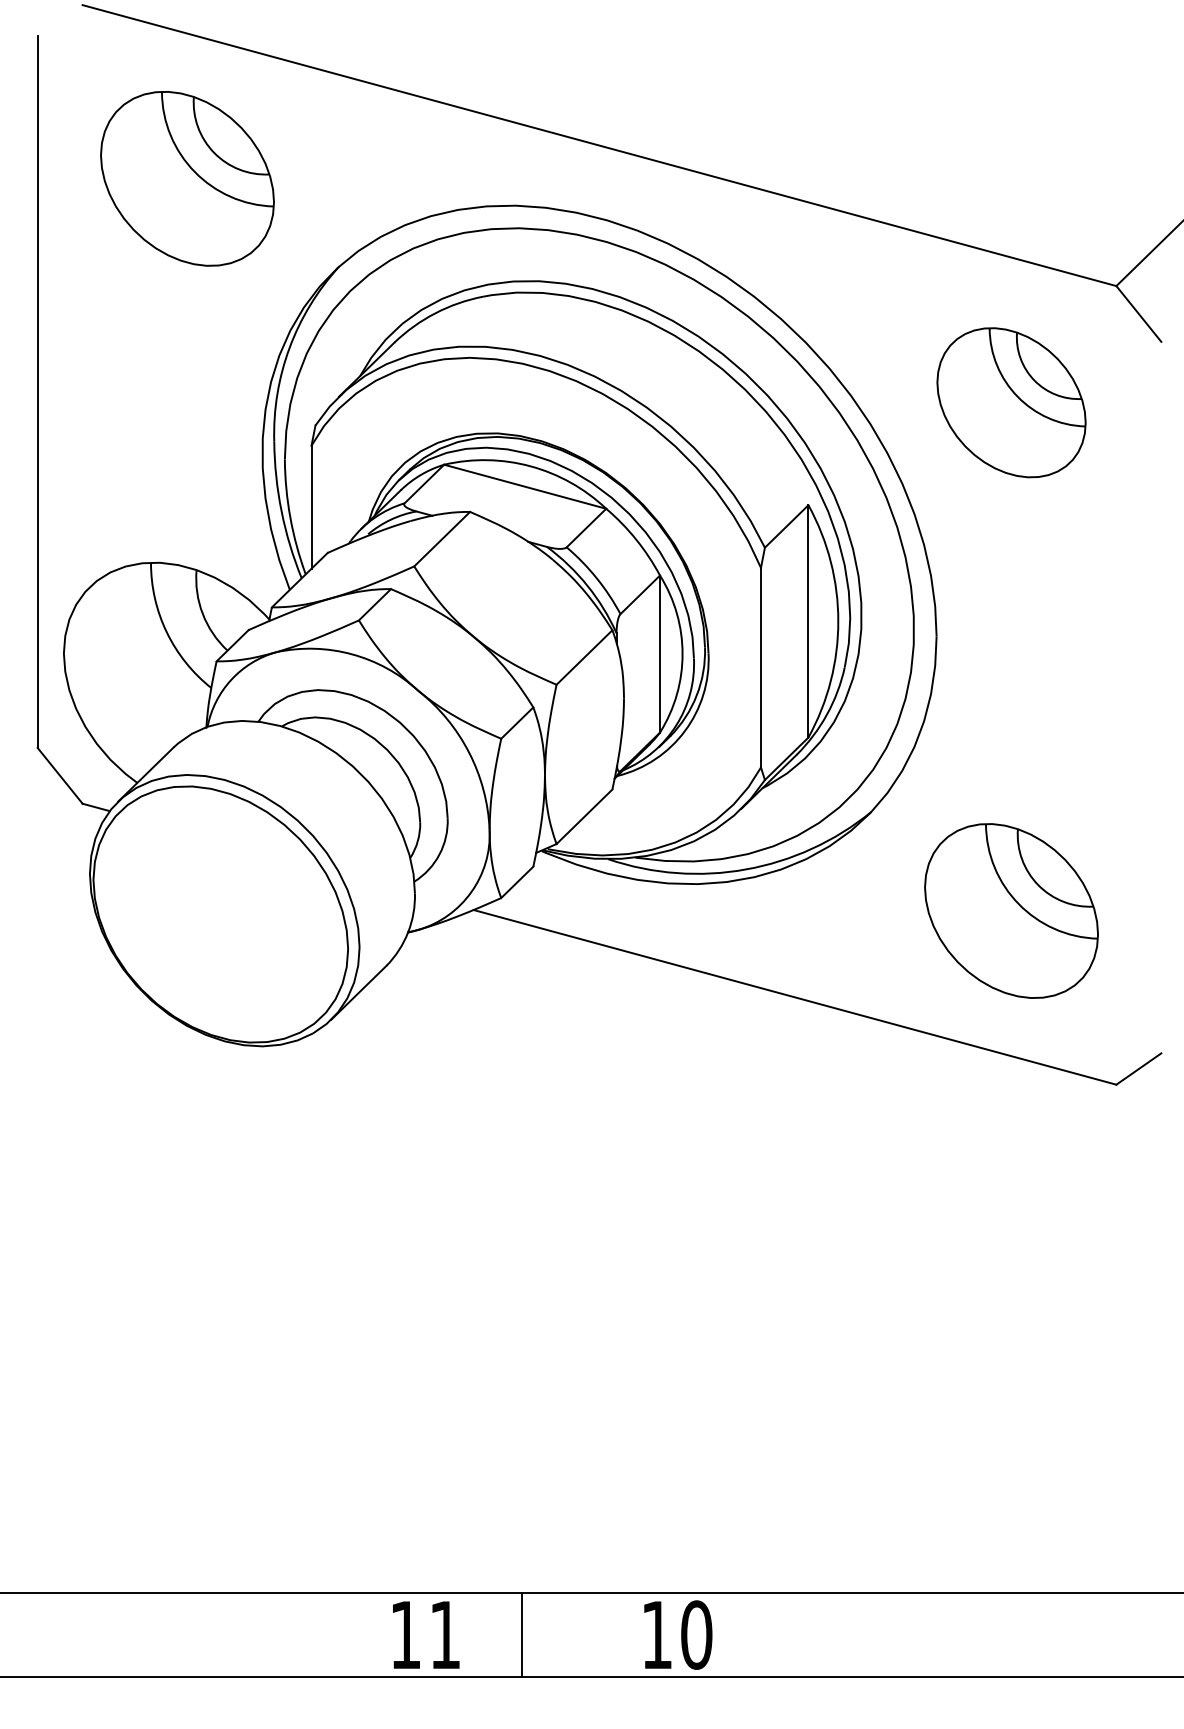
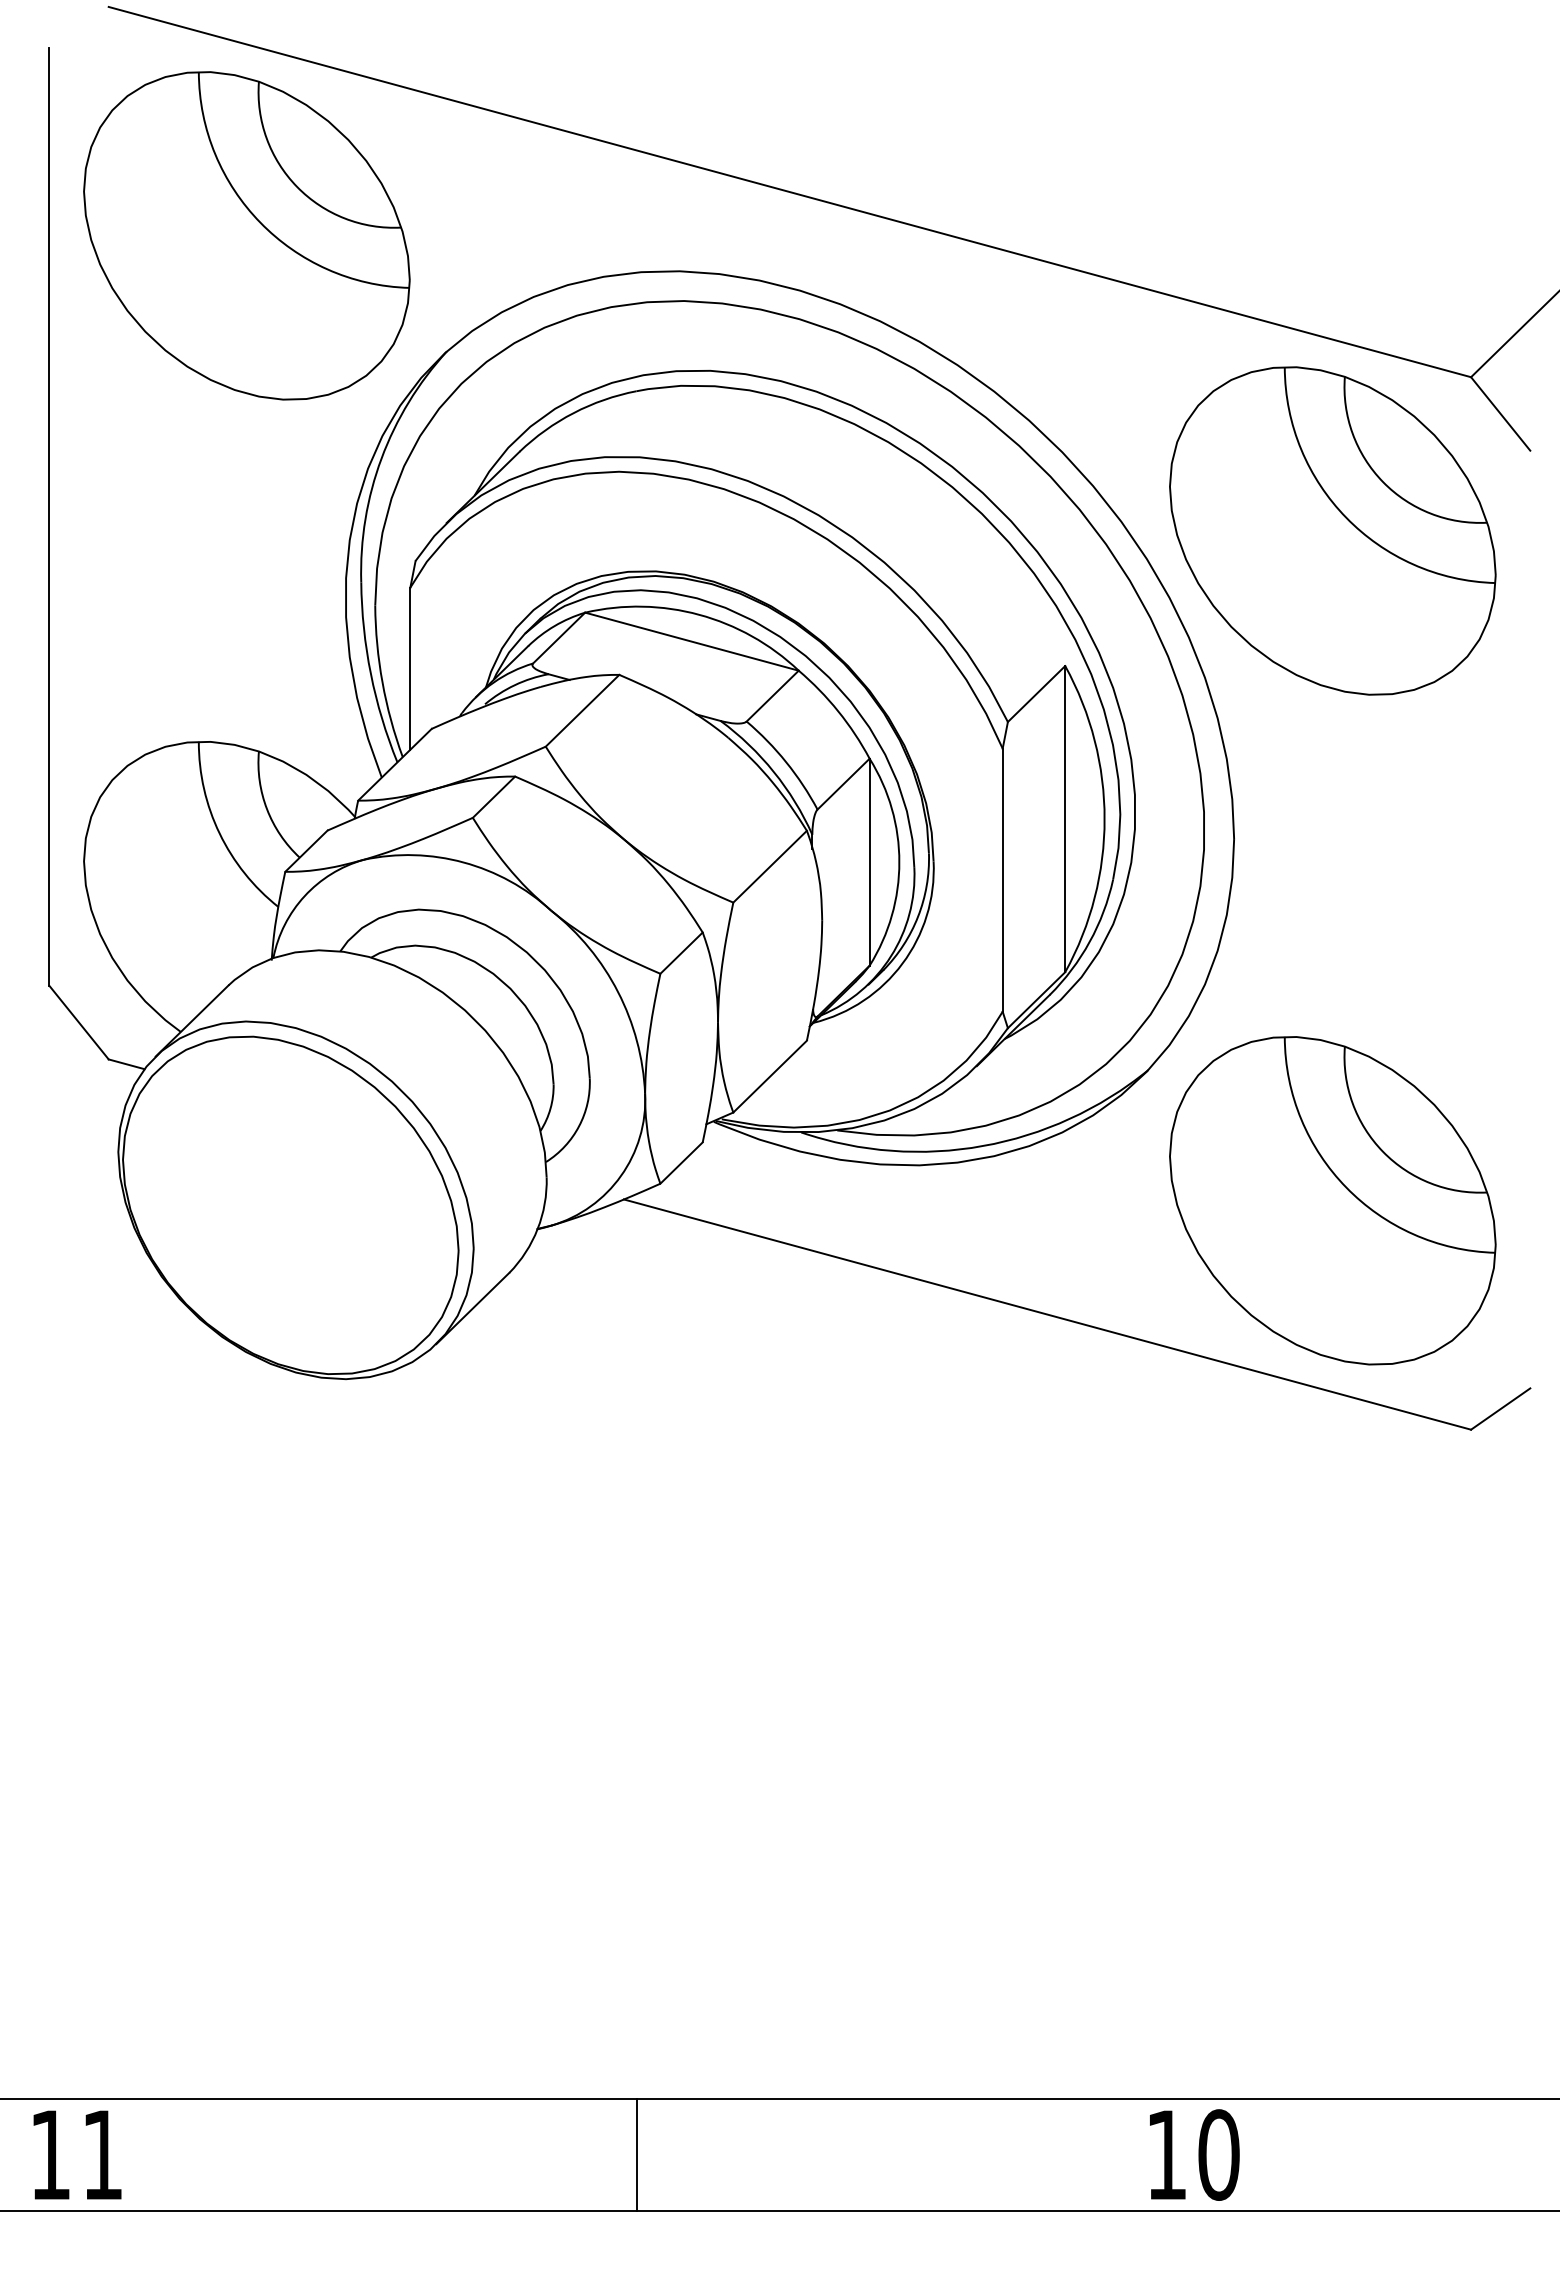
part: (187, 178) -> (246, 235), size x1.43
part: (1011, 402) -> (1332, 530), size x1.67
part: (1011, 910) -> (1332, 1200), size x1.43
text: (426, 1634) -> (77, 2154), moved
line: (521, 1634) -> (636, 2154), moved
text: (678, 1634) -> (1194, 2154), moved

